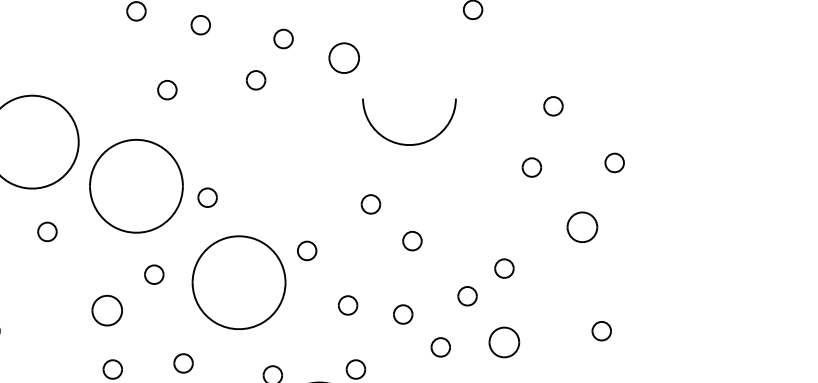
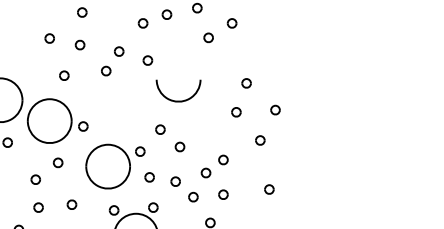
part: (343, 57) -> (147, 60), size x0.62
part: (582, 227) -> (260, 140), size x0.62
part: (254, 282) -> (115, 166), moved
part: (106, 309) -> (35, 179), size x0.62
part: (504, 341) -> (223, 194), size x0.62

